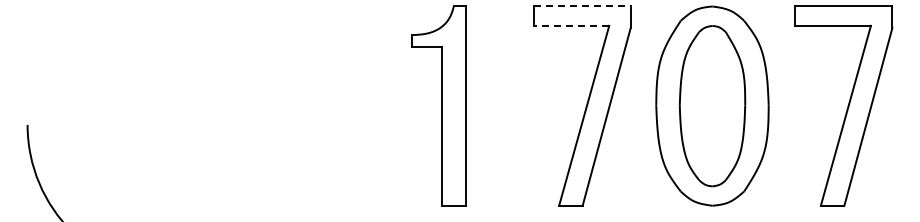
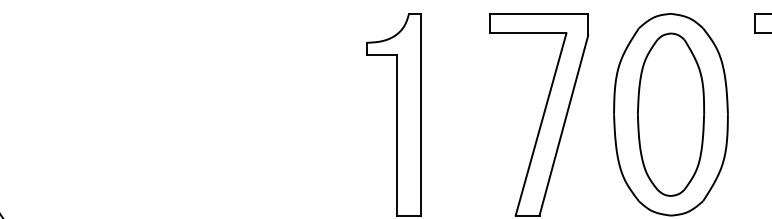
line: (582, 6) -> (539, 13), dashed -> solid
line: (571, 25) -> (528, 33), dashed -> solid

